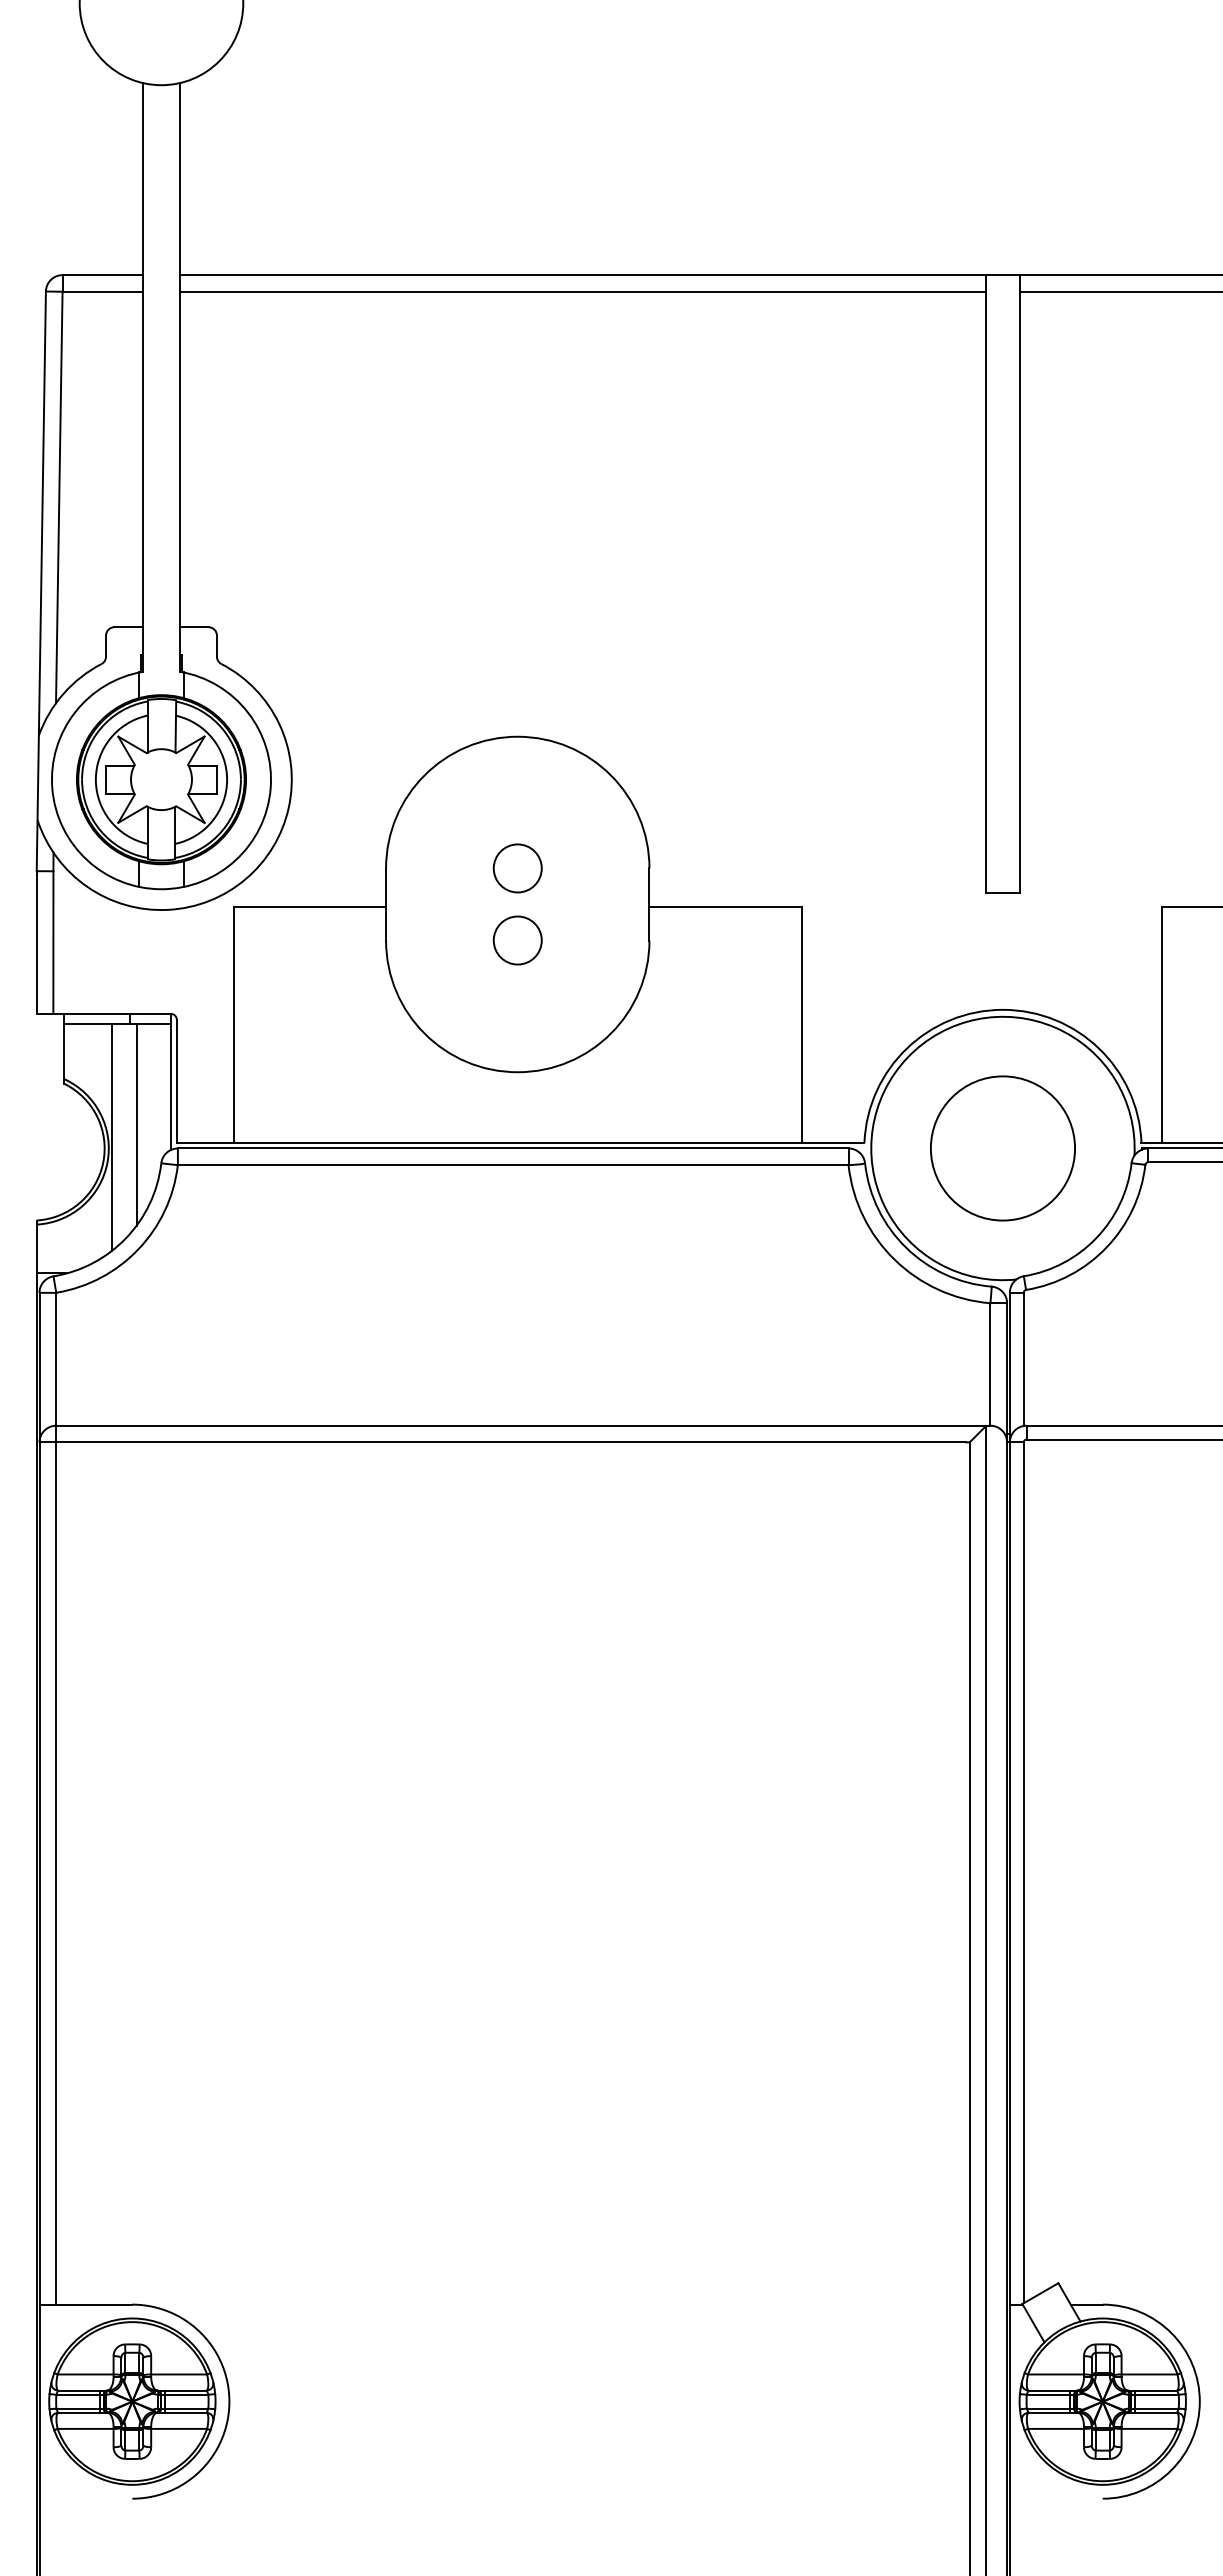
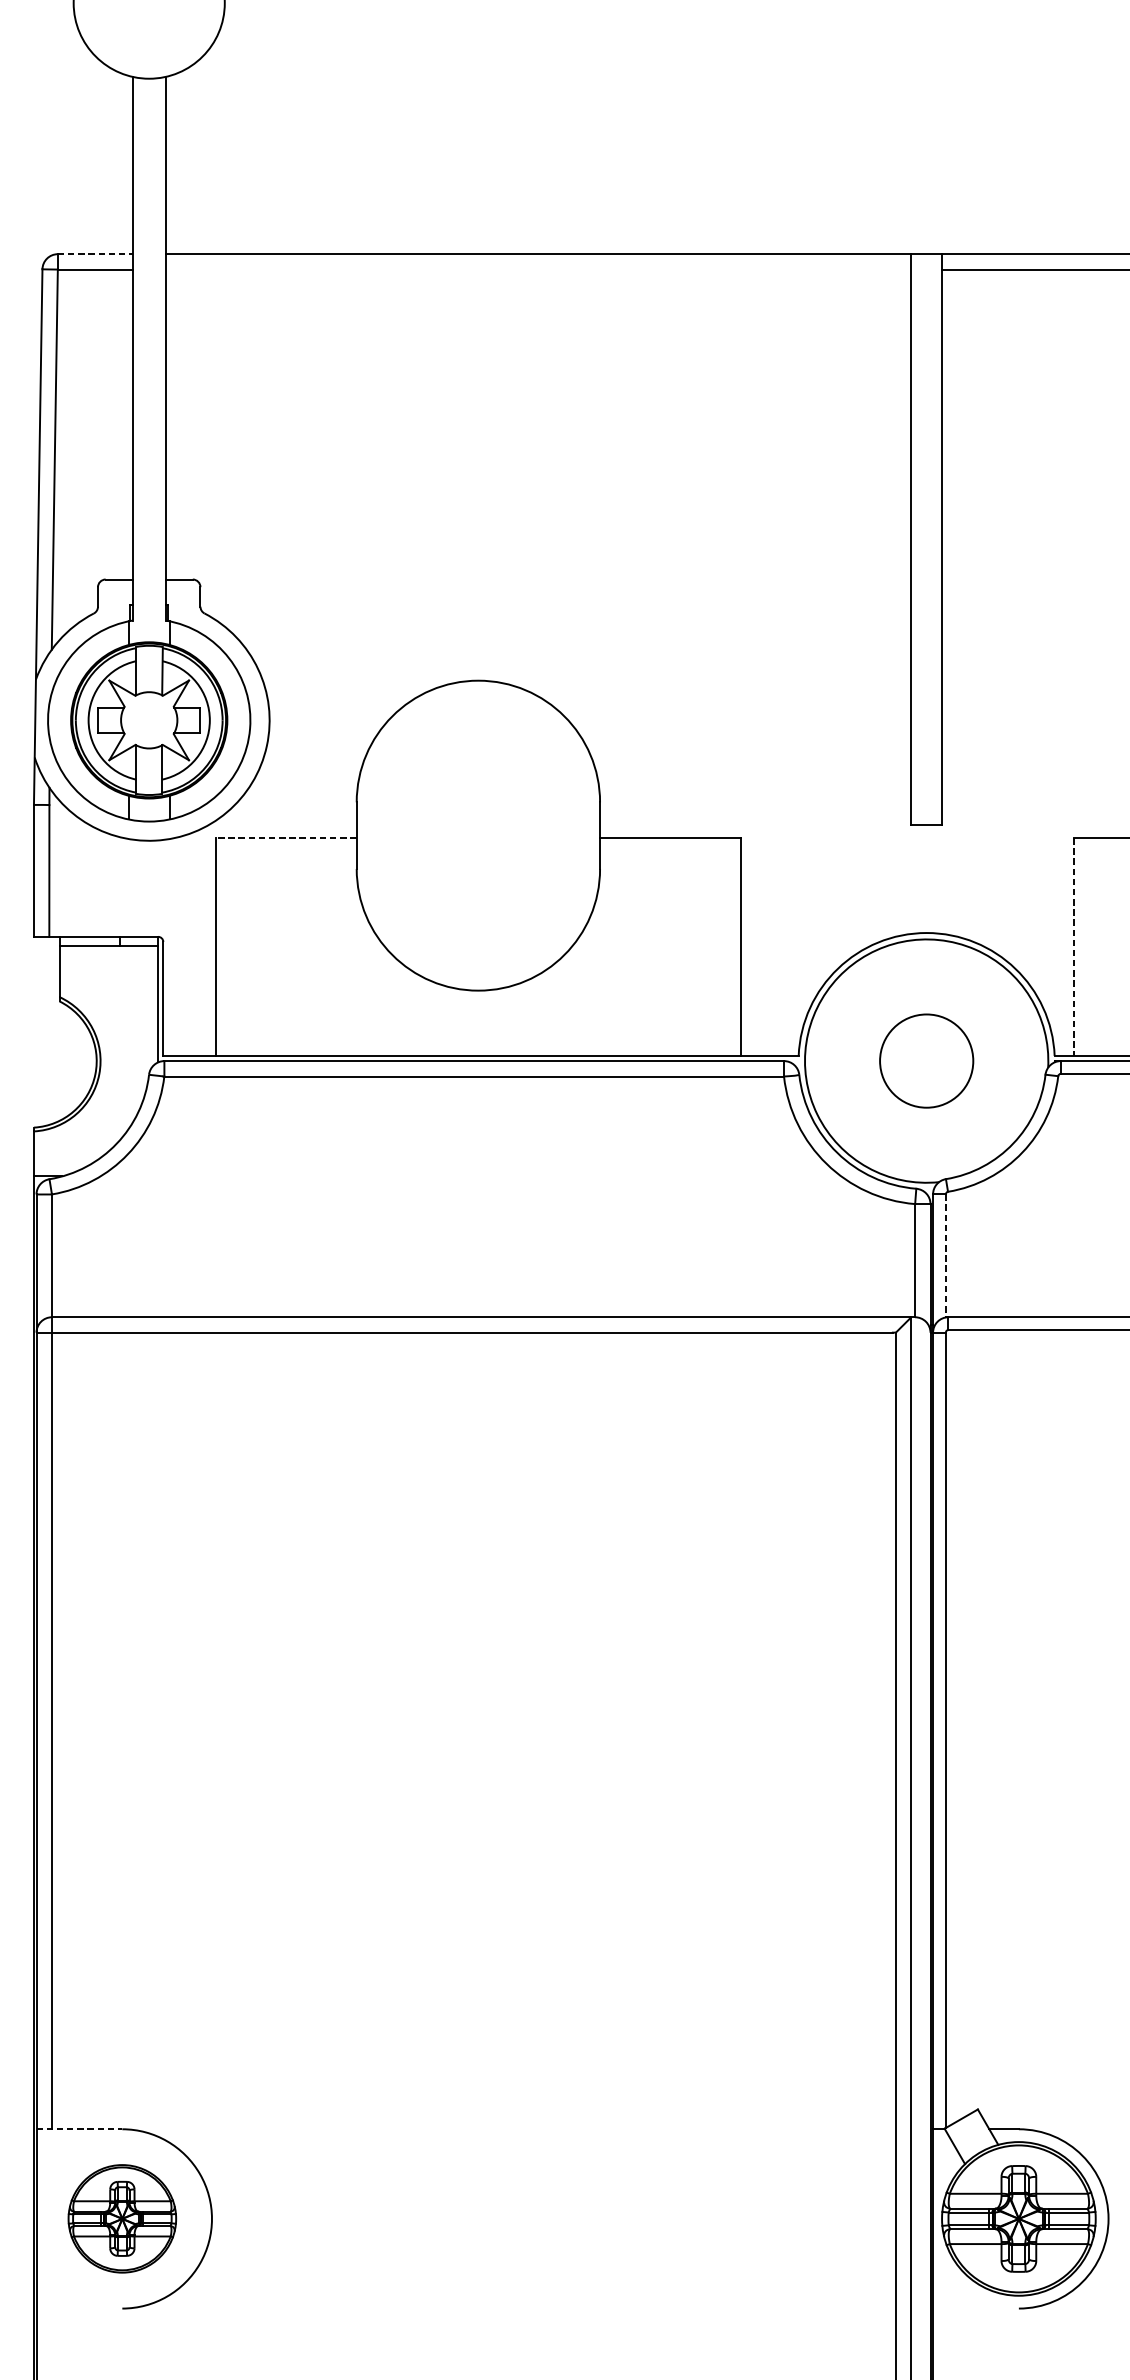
line: (103, 275) -> (95, 254), solid -> dashed
line: (582, 291) -> (538, 269), removed
circle: (517, 868) -> (478, 802), removed
line: (309, 907) -> (285, 838), solid -> dashed
circle: (517, 940) -> (478, 868), removed
line: (1162, 1025) -> (1074, 947), solid -> dashed
line: (136, 1124) -> (126, 1038), removed
line: (111, 1137) -> (103, 1050), removed
circle: (1002, 1148) -> (926, 1061), size x0.7
line: (1023, 1359) -> (945, 1256), solid -> dashed
line: (86, 2304) -> (79, 2129), solid -> dashed
part: (132, 2401) -> (122, 2218), size x0.7

